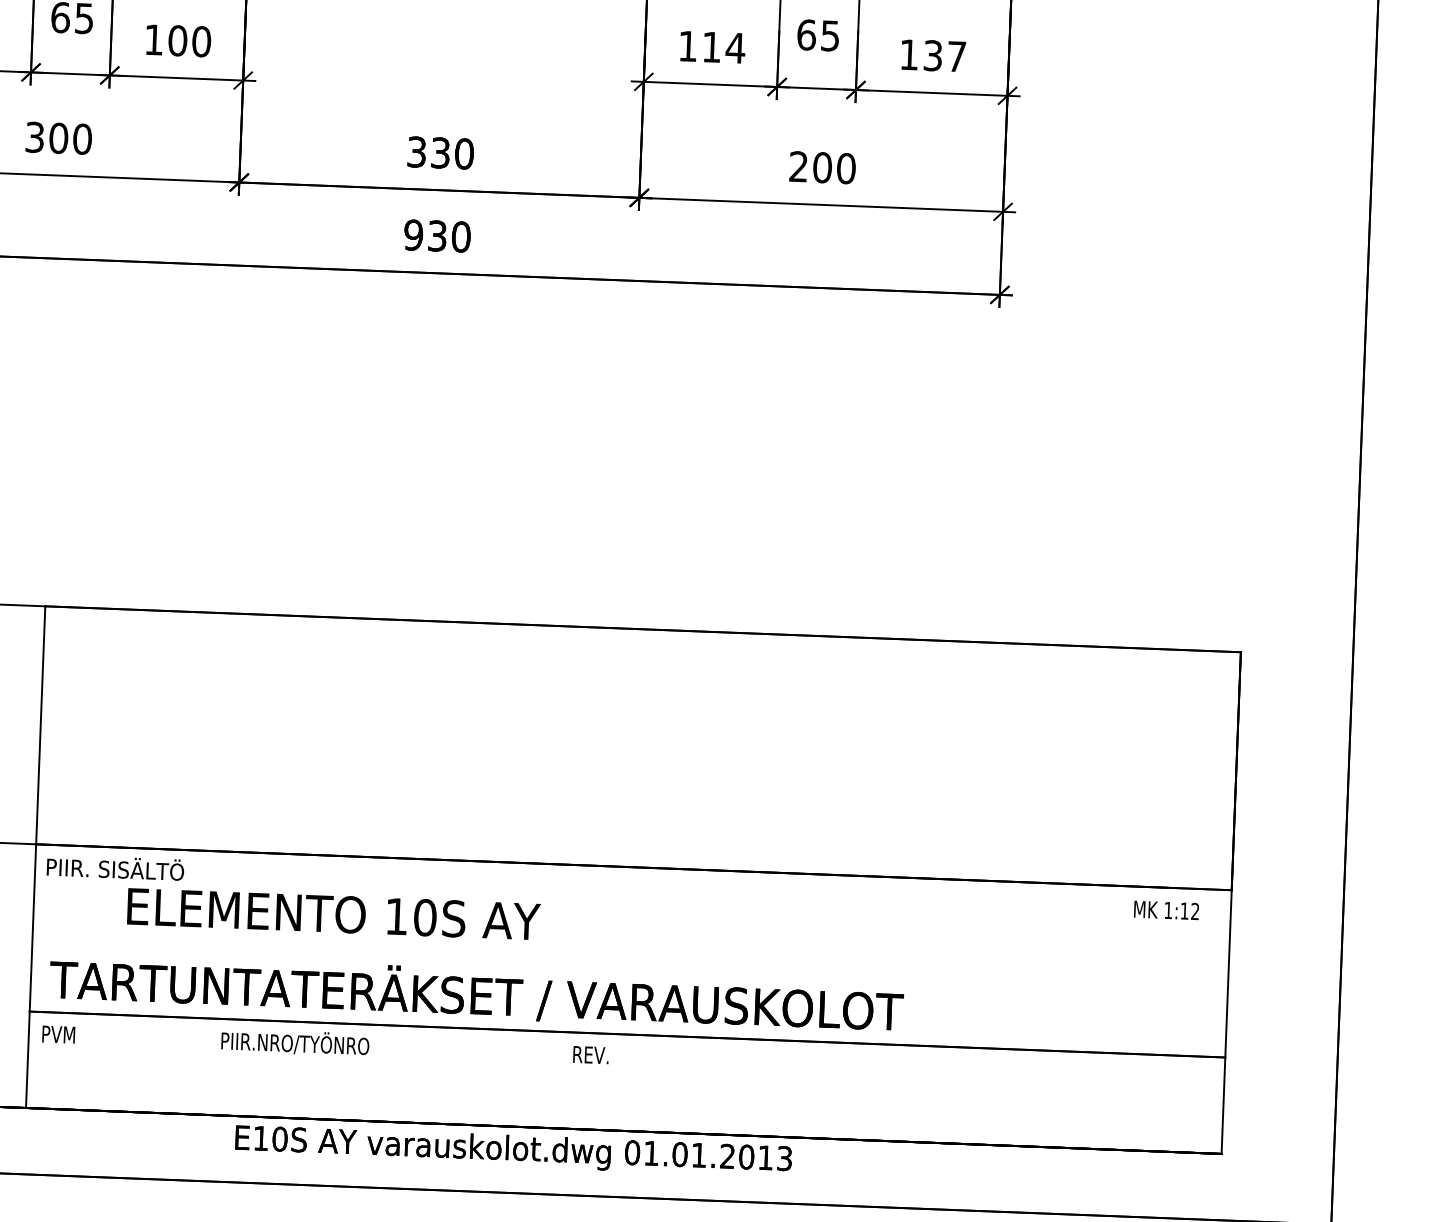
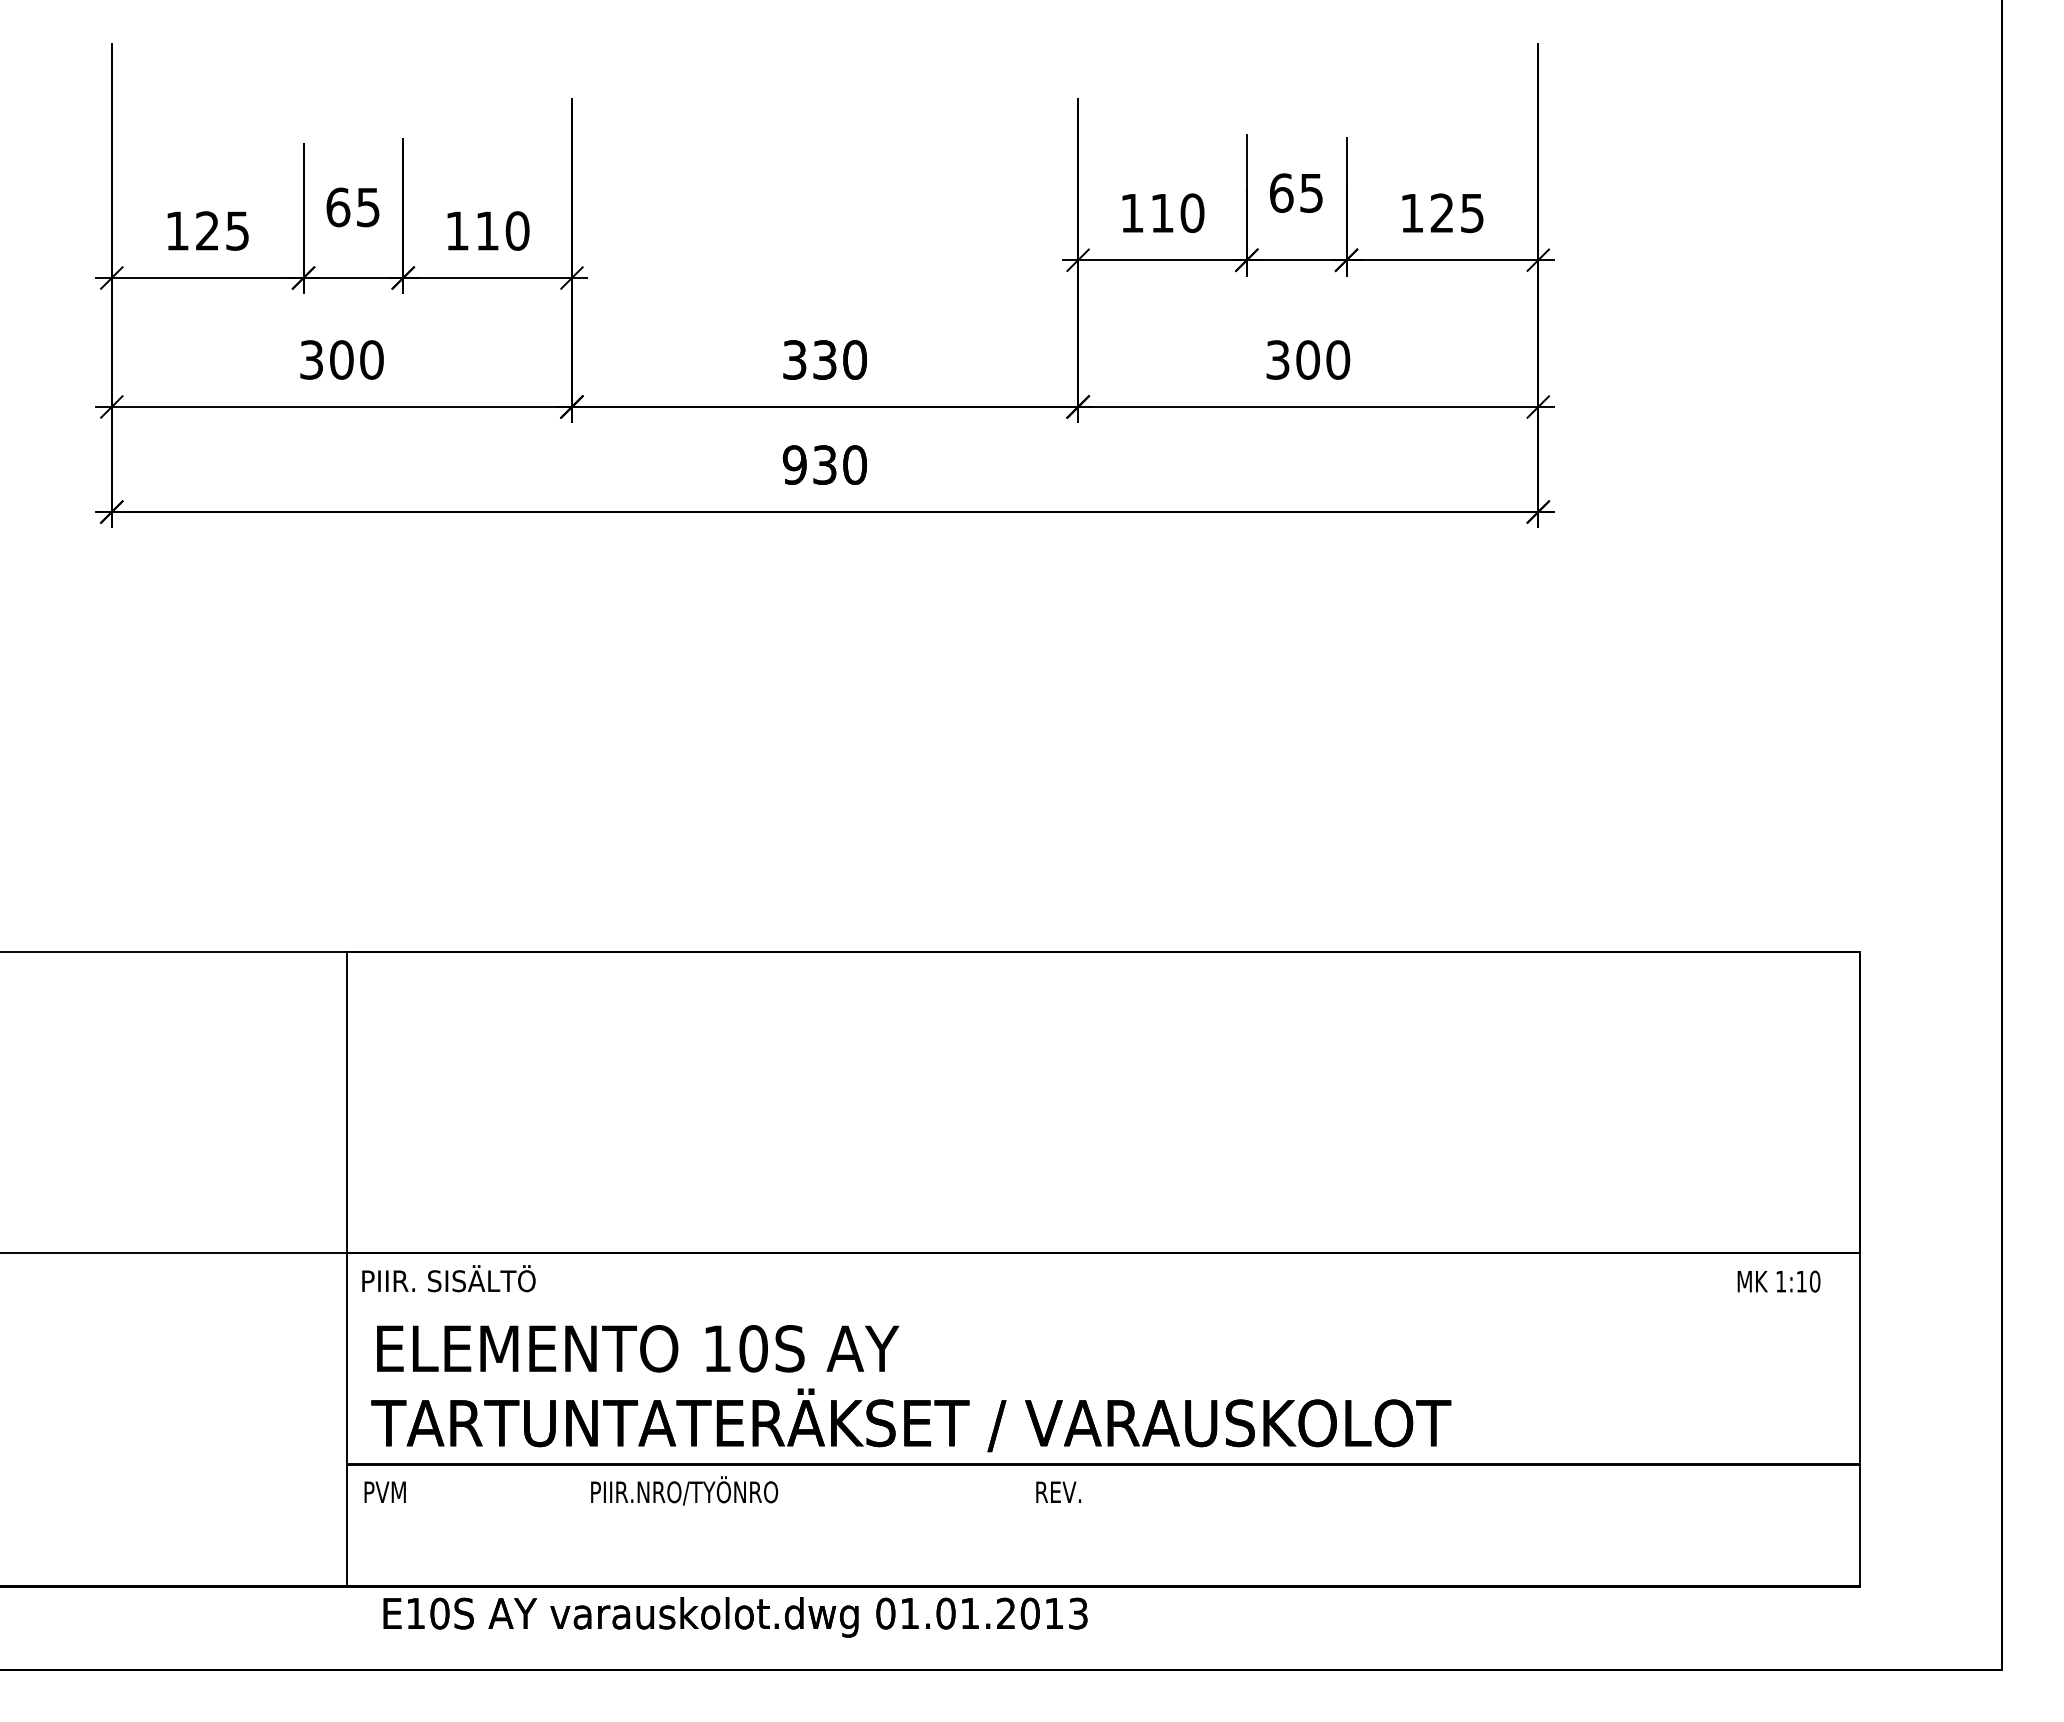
text: (177, 40) -> (487, 230), 100 -> 110
text: (734, 48) -> (1191, 213), 114 -> 110
text: (944, 56) -> (1456, 213), 137 -> 125
text: (798, 166) -> (1277, 359), 200 -> 300
text: (1194, 911) -> (1814, 1281), 1:12 -> 1:10
text: (334, 914) -> (638, 1348), moved
text: (513, 1151) -> (735, 1617), moved

